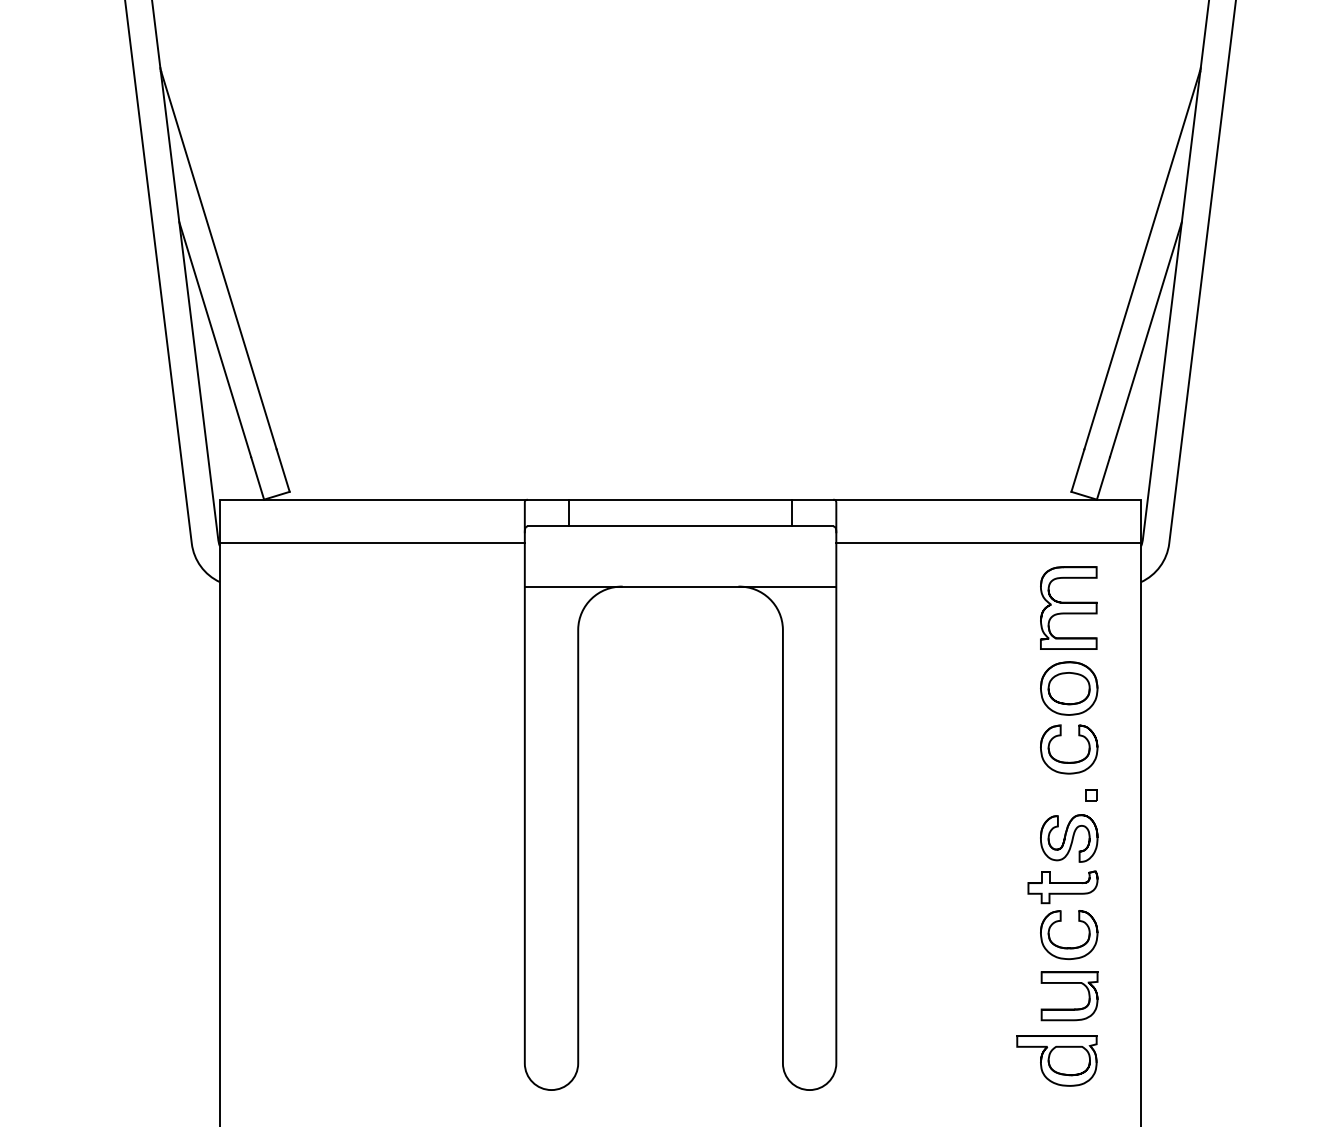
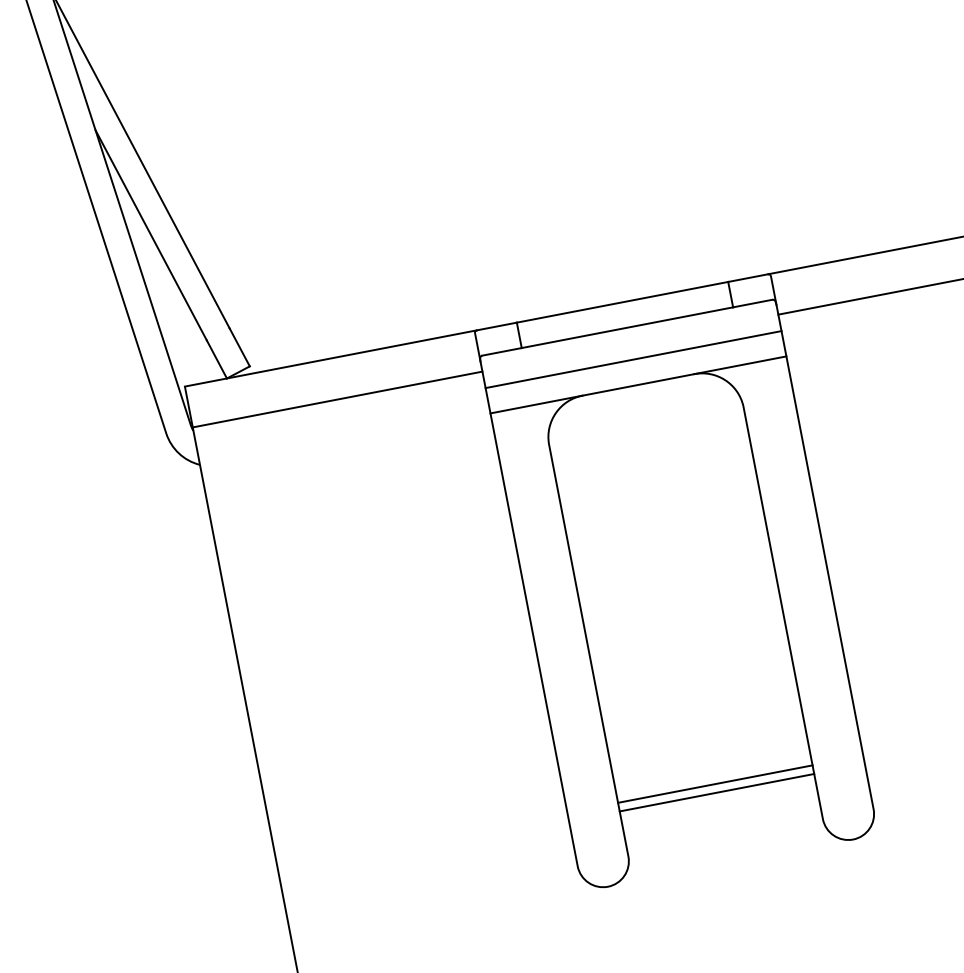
line: (680, 559) -> (633, 359), added
line: (680, 1006) -> (715, 783), added
line: (680, 1015) -> (716, 792), added

